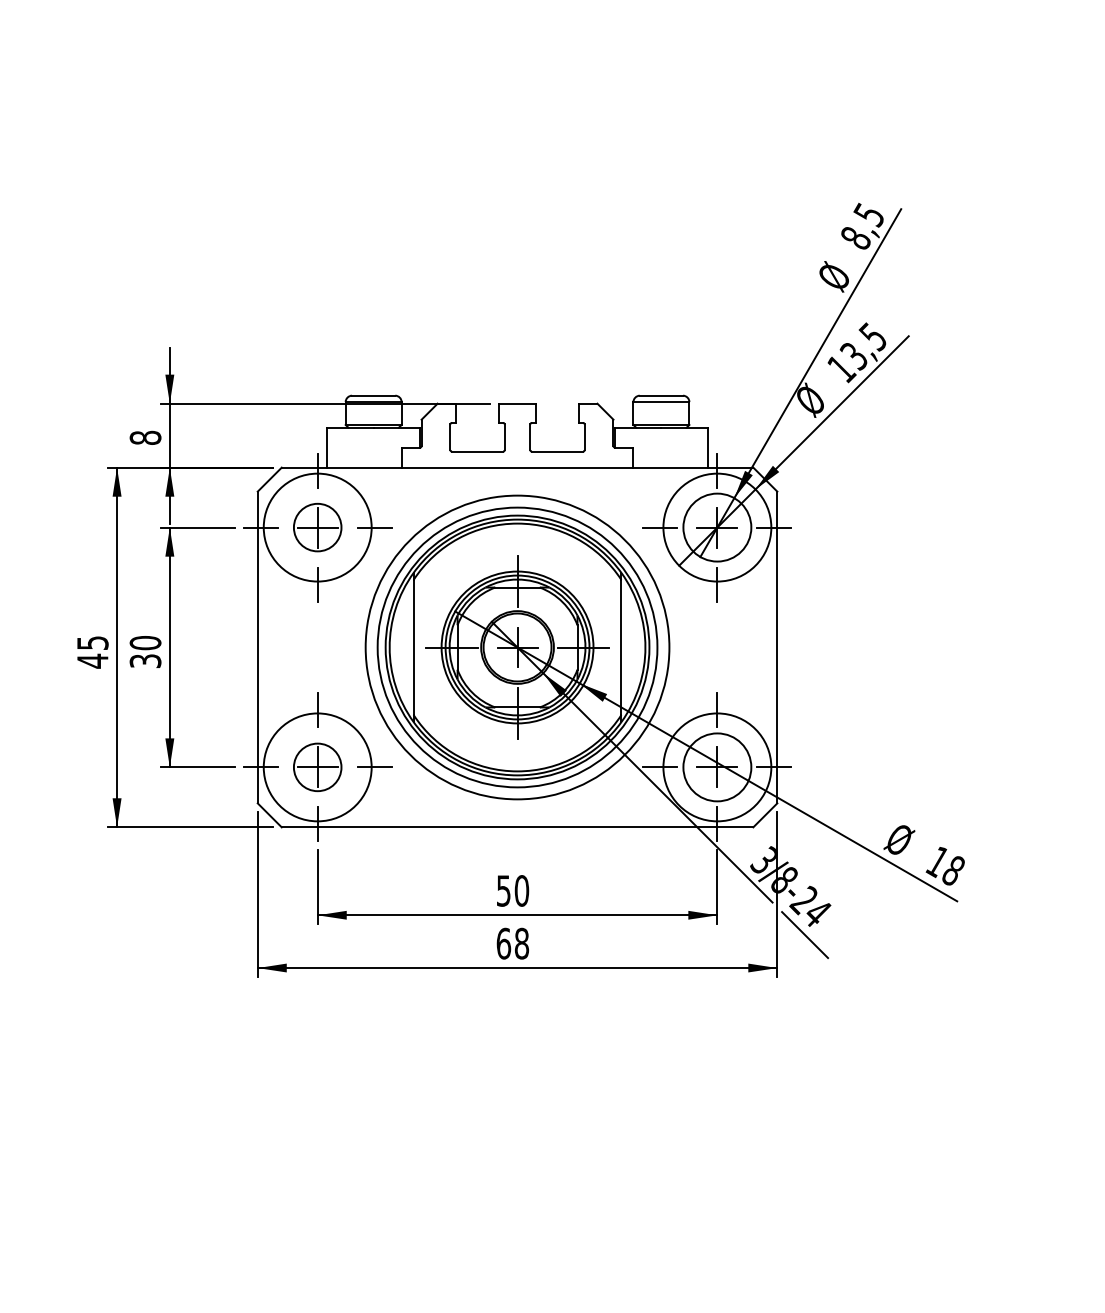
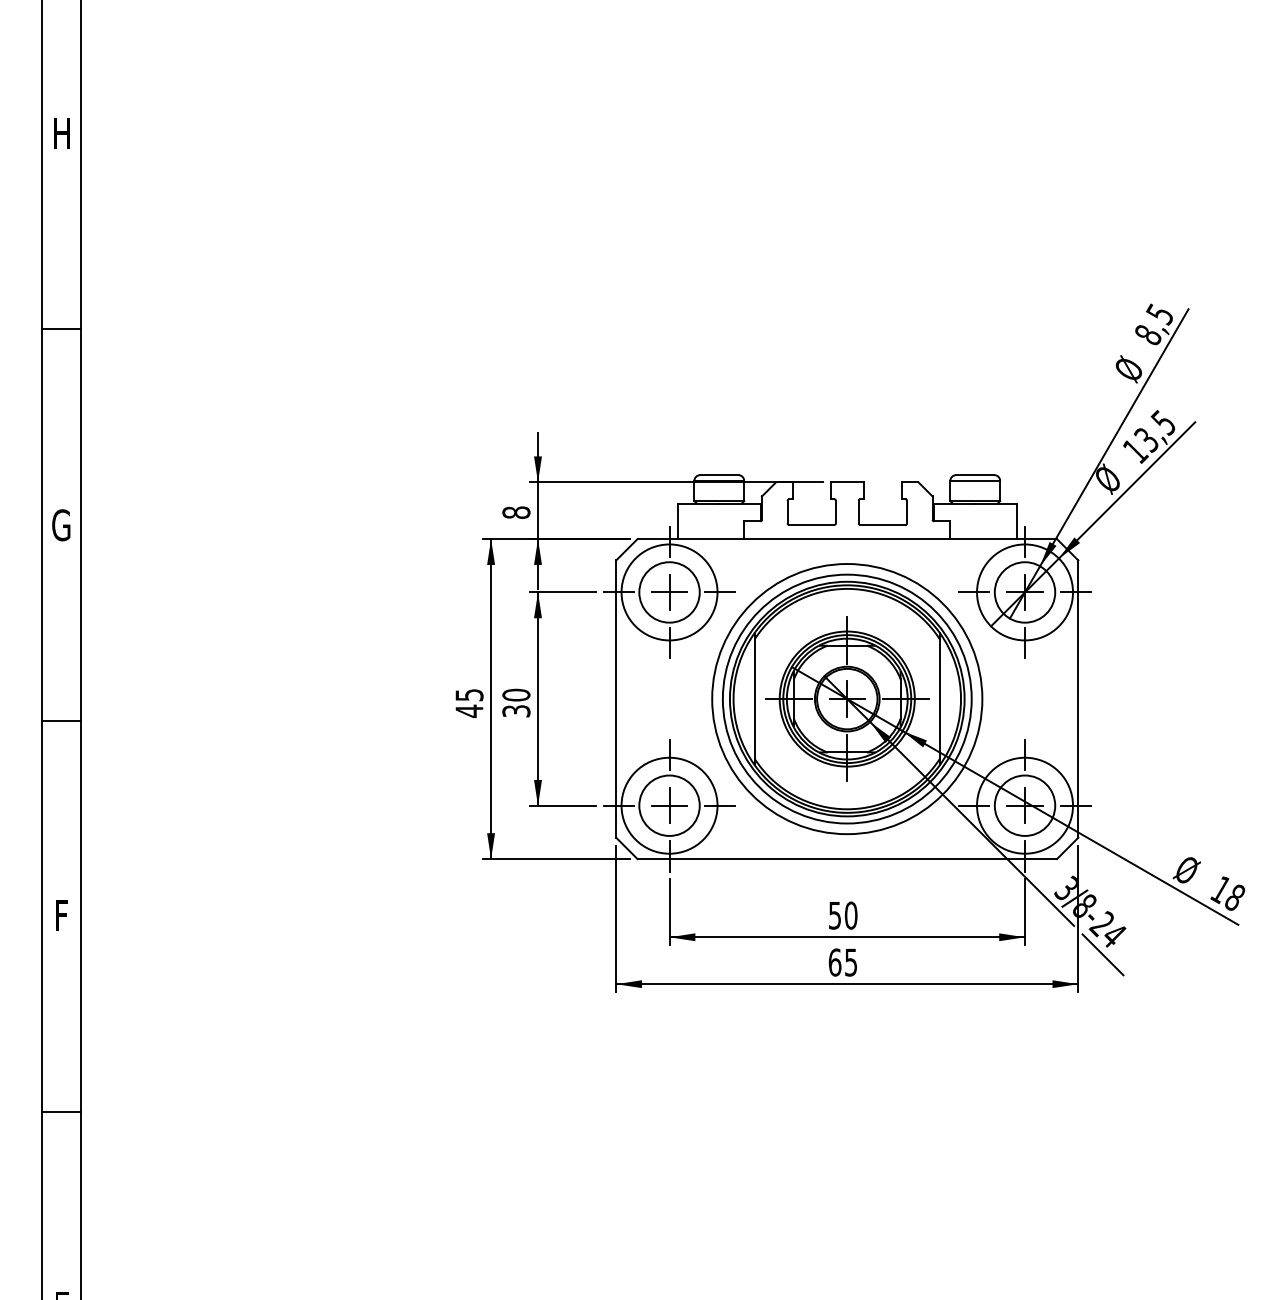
circle: (317, 527) -> (669, 592), size x1.43
circle: (317, 767) -> (669, 805), size x1.43
text: (522, 943) -> (851, 962), 68 -> 65

